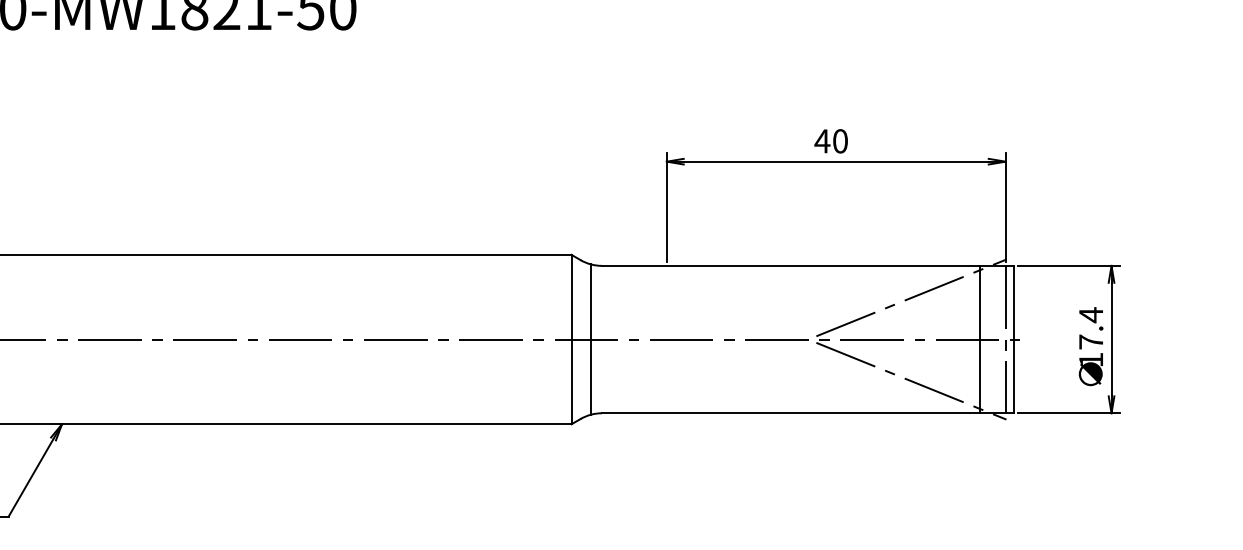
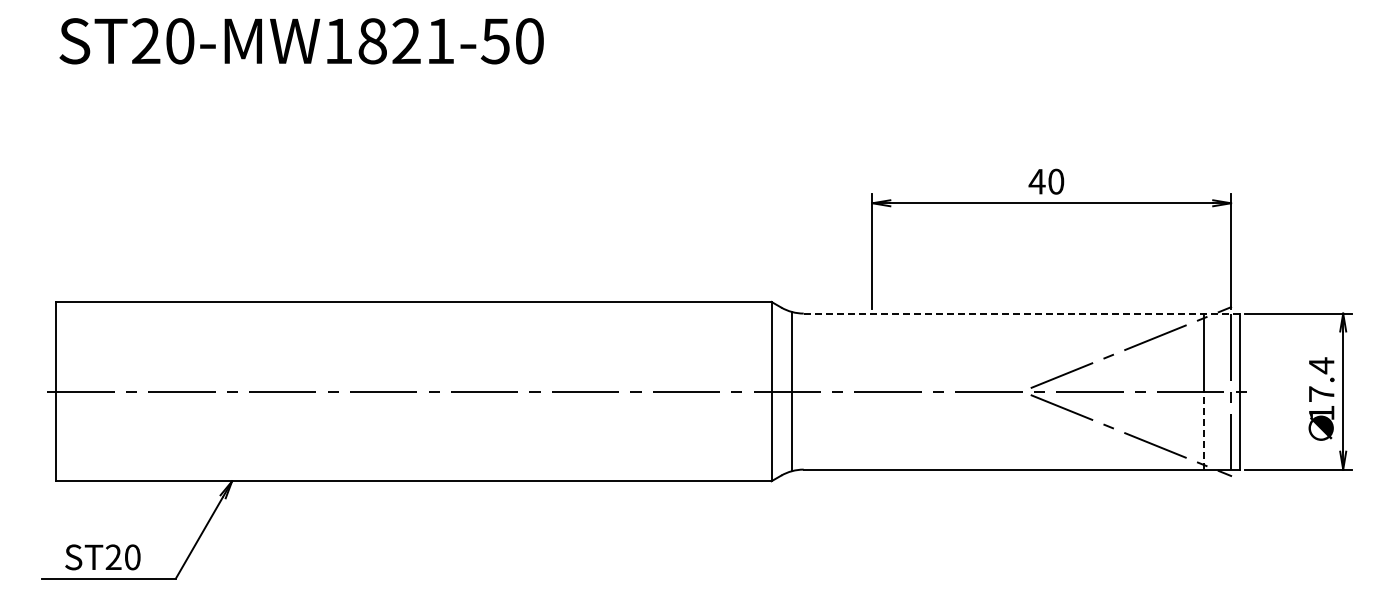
line: (807, 265) -> (1021, 313), solid -> dashed
line: (980, 376) -> (1204, 430), solid -> dashed

